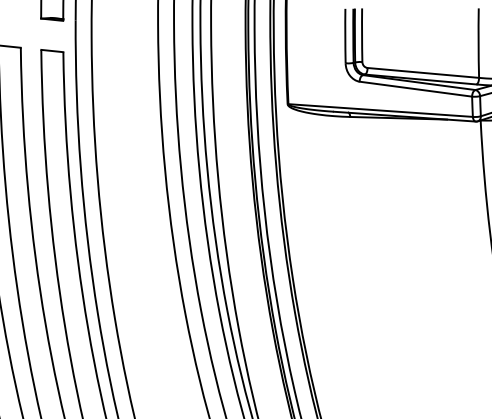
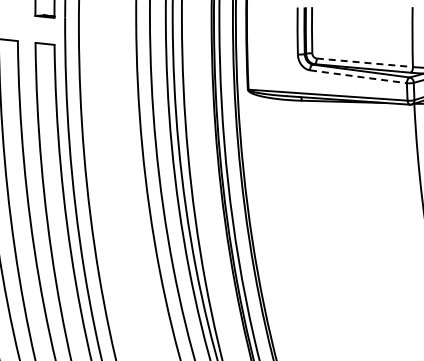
line: (424, 72) -> (365, 62), solid -> dashed
line: (415, 88) -> (358, 76), solid -> dashed

